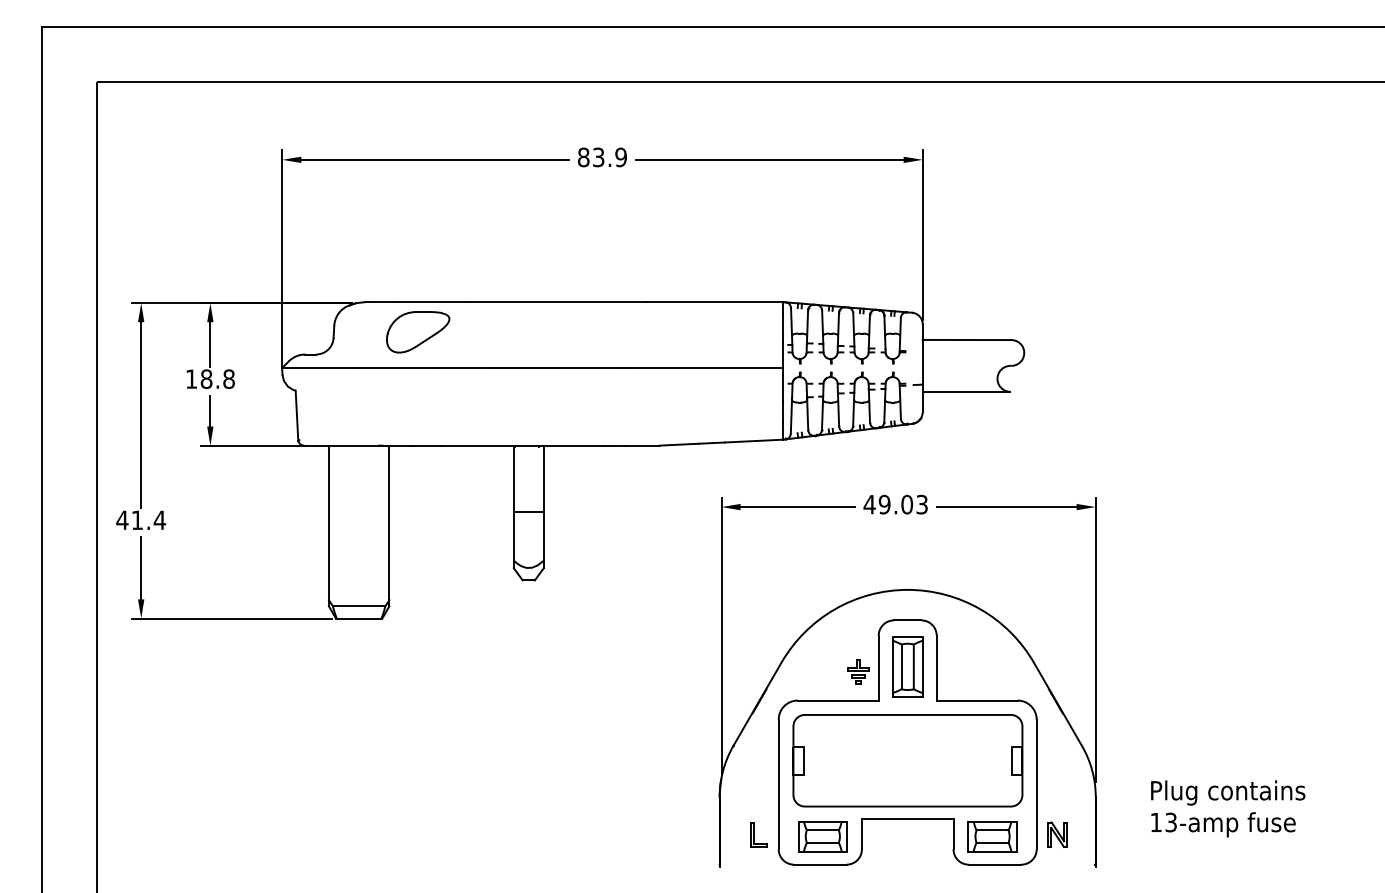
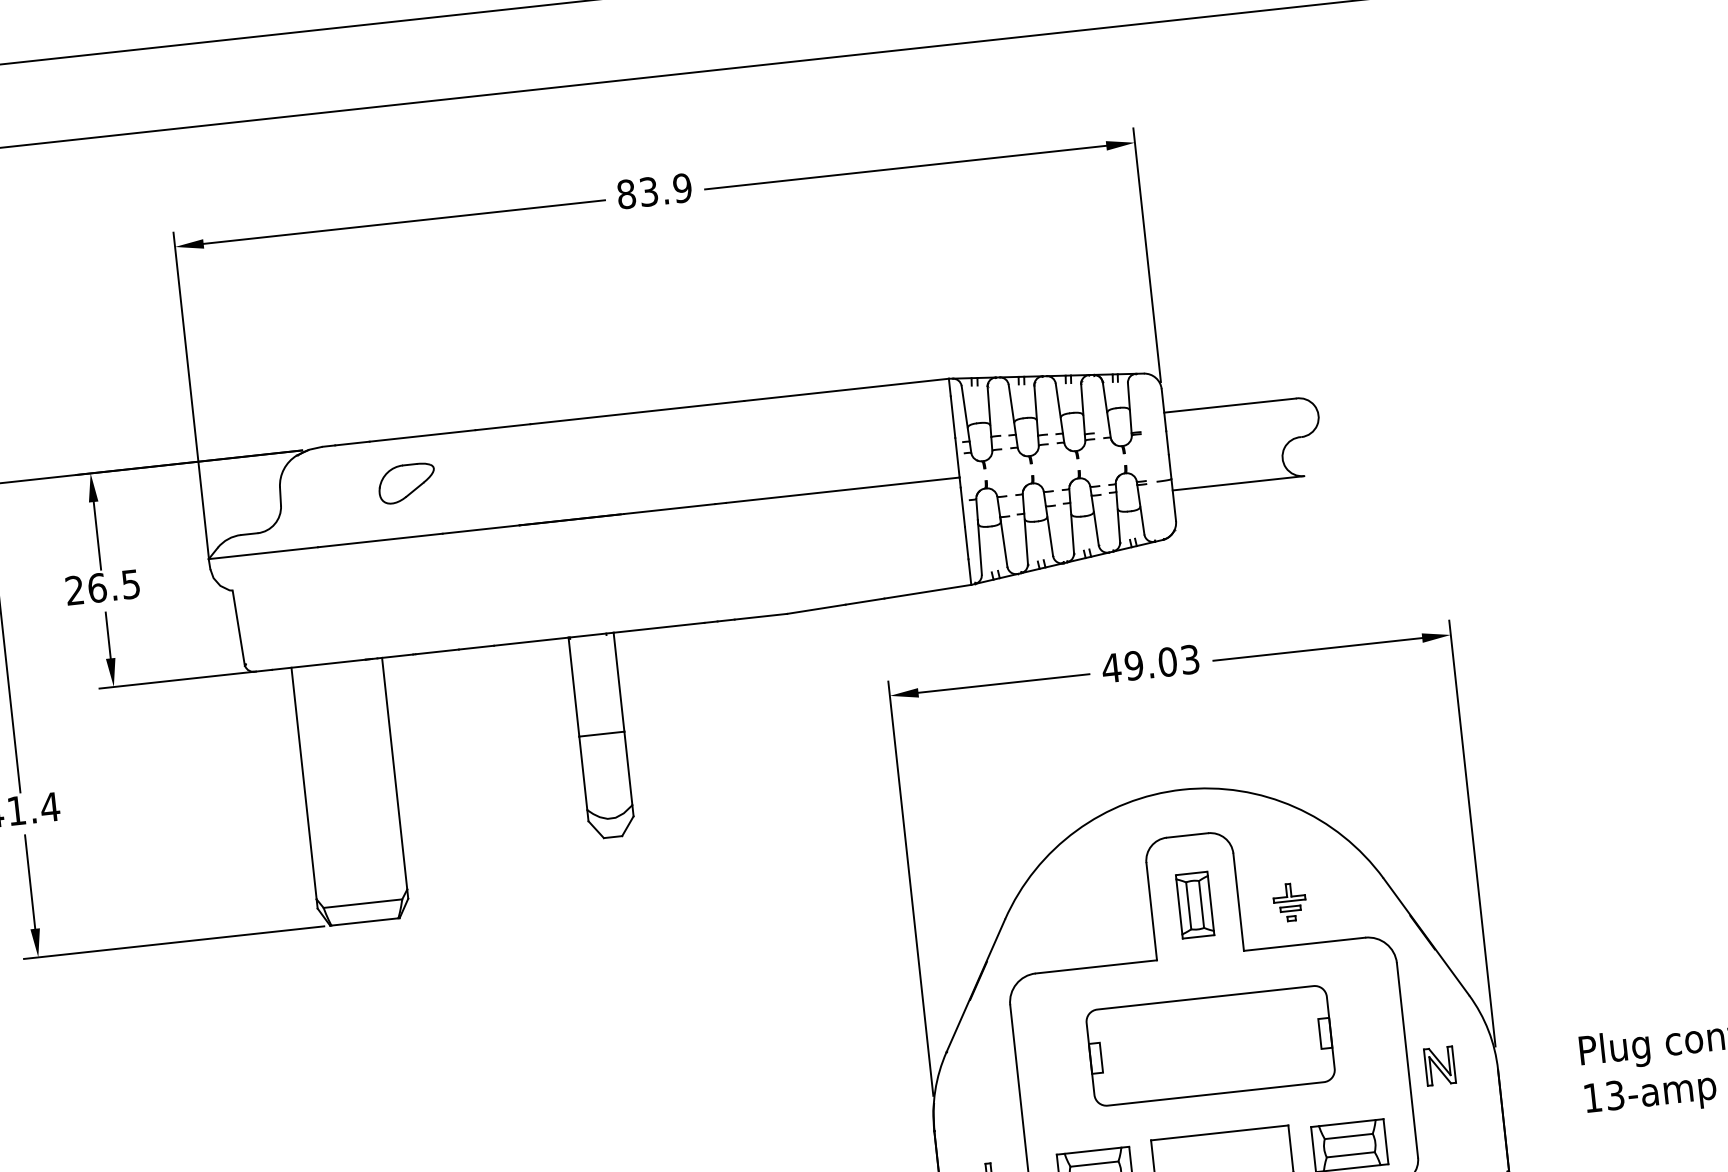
part: (418, 332) -> (407, 483), size x0.6
text: (210, 378) -> (103, 586), 18.8 -> 26.5
part: (907, 666) -> (1194, 904), size x0.7
part: (858, 671) -> (1289, 901), moved
part: (907, 760) -> (1209, 1045), size x0.7
part: (1057, 834) -> (1439, 1065), moved

